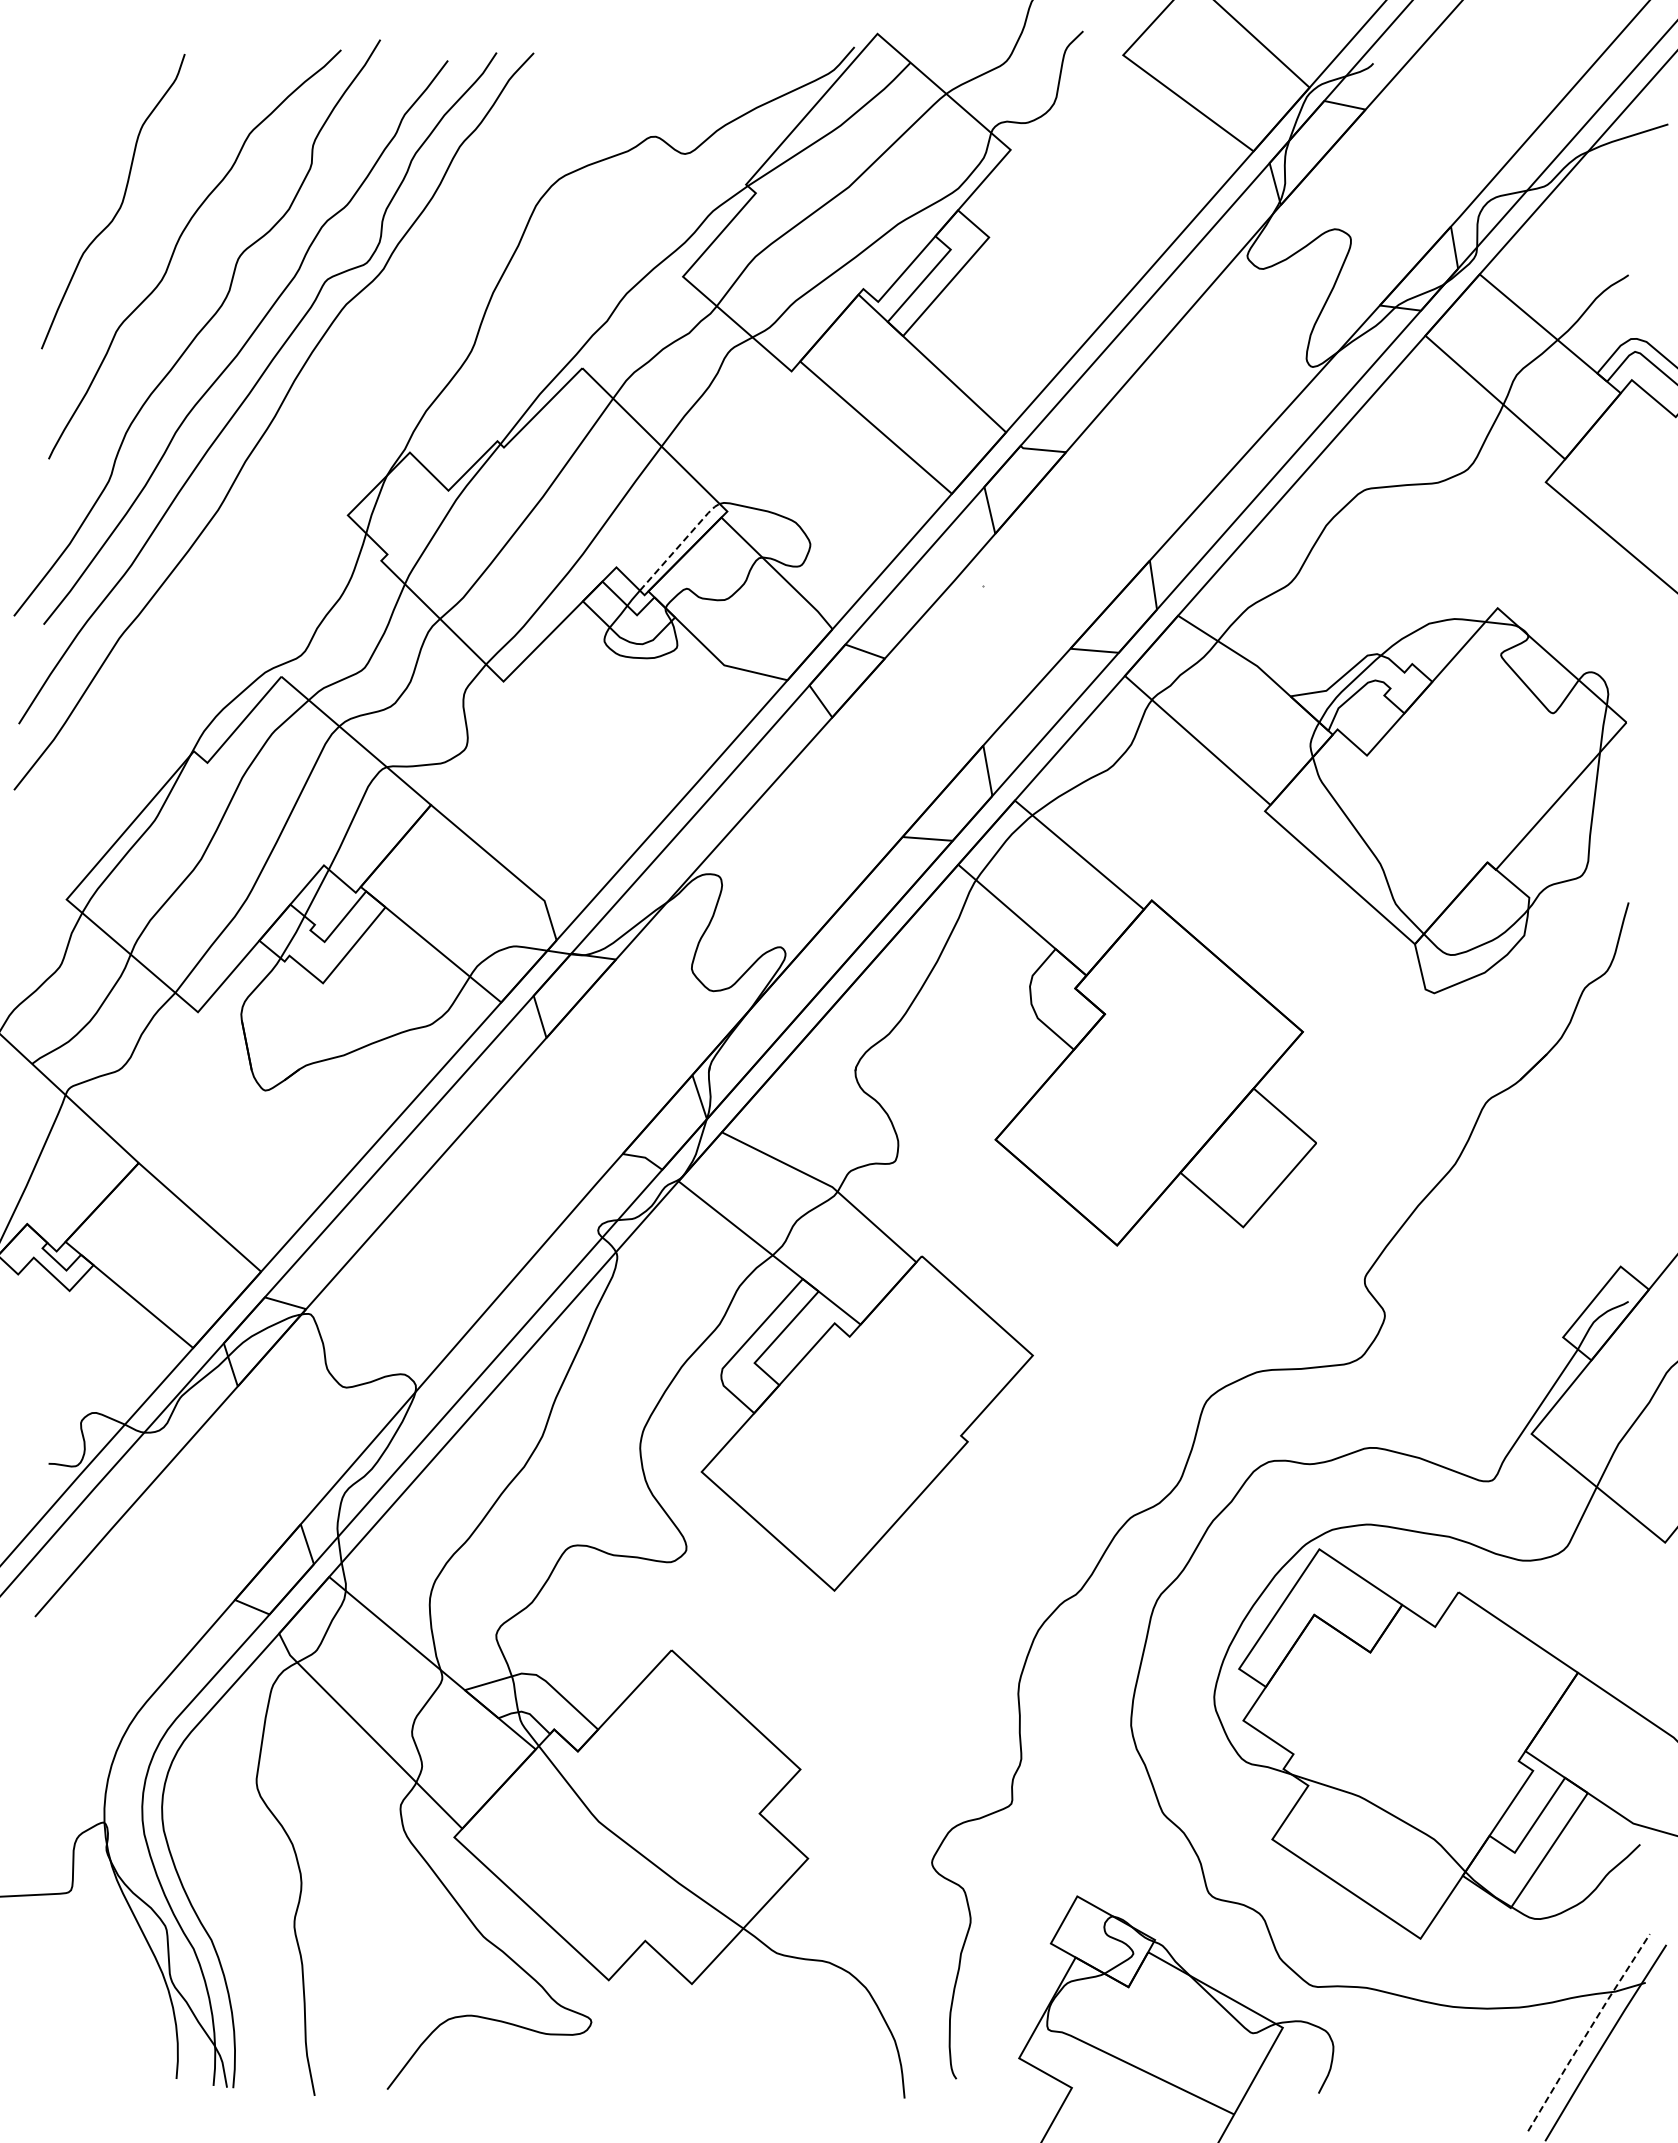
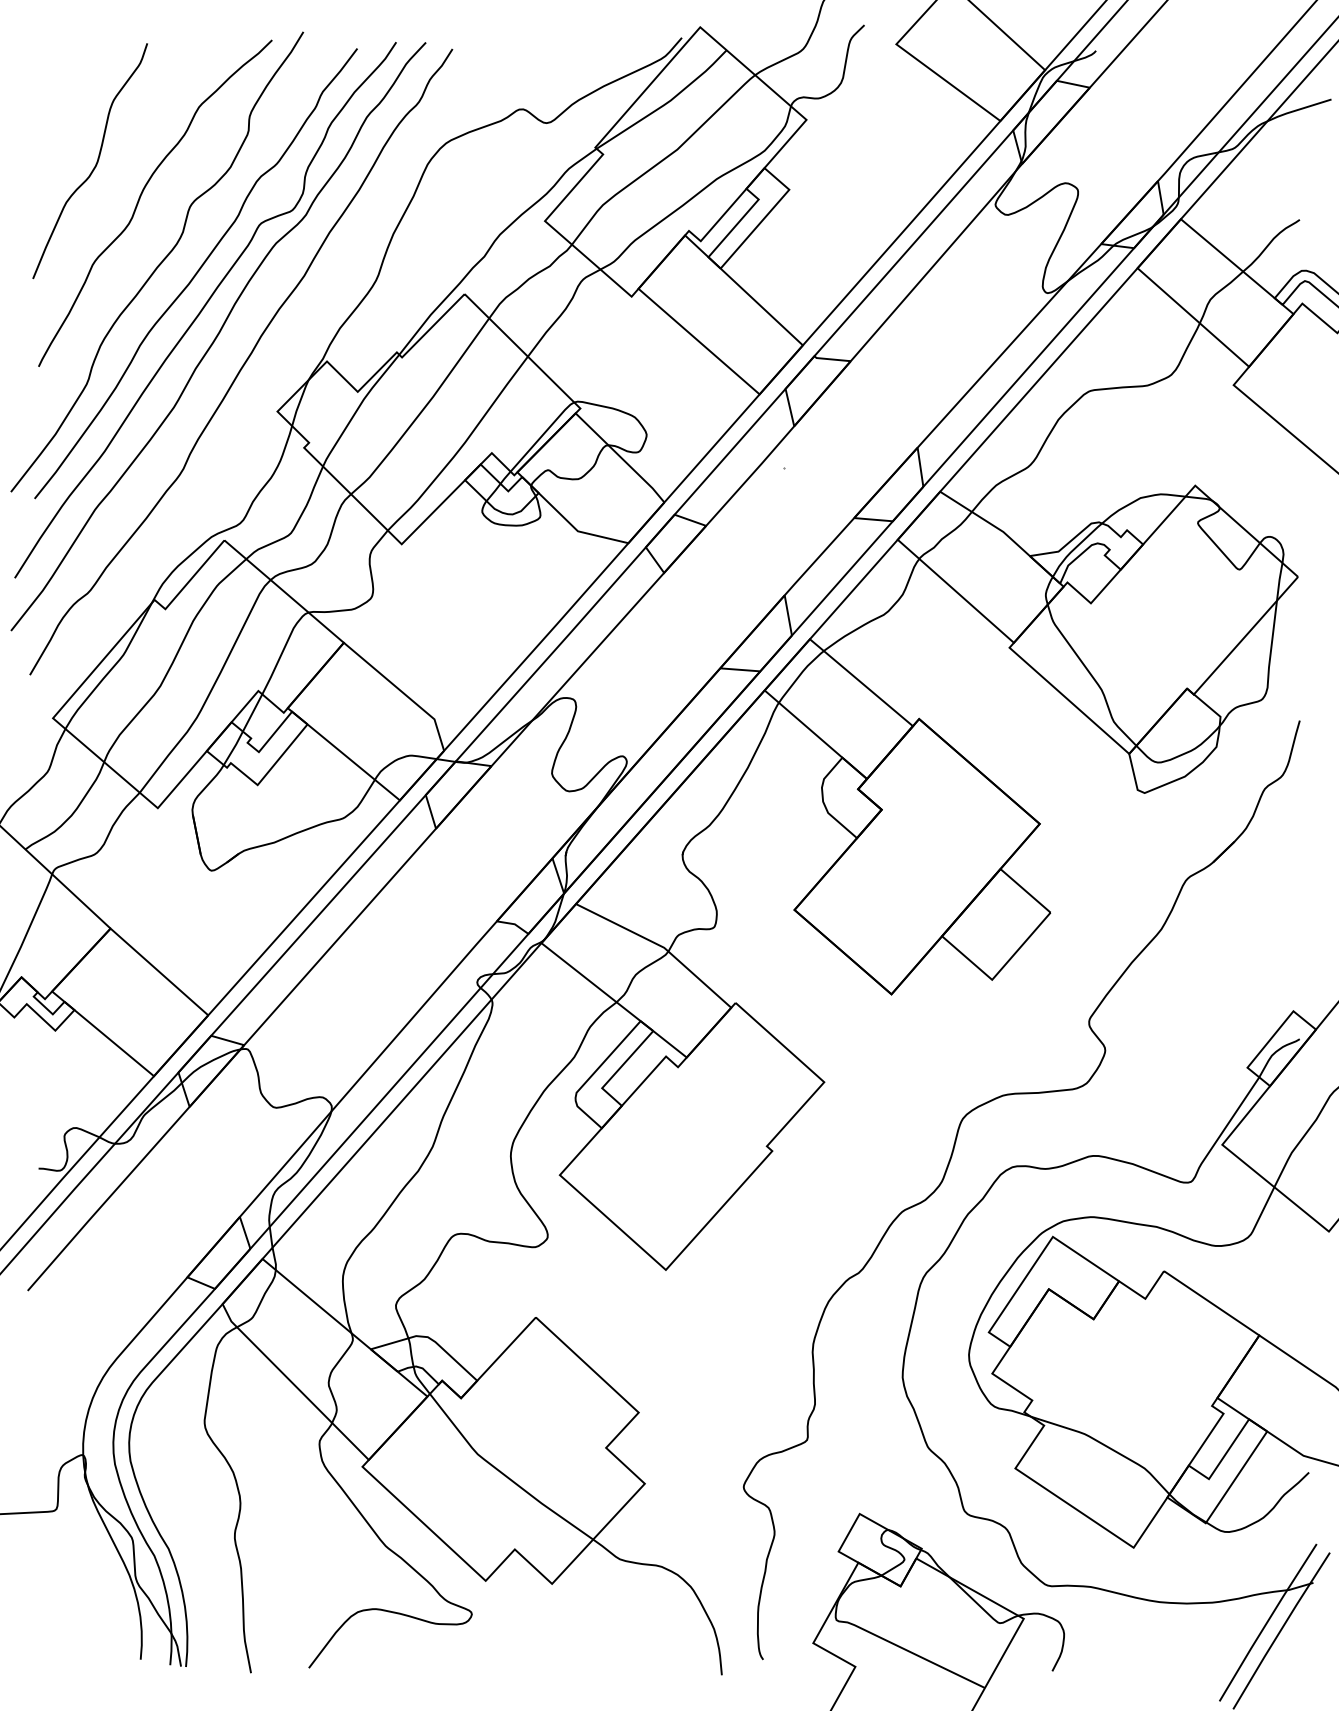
curve: (306, 453) -> (244, 362), added
line: (680, 545) -> (542, 435), dashed -> solid
line: (1588, 2032) -> (1267, 1622), dashed -> solid

